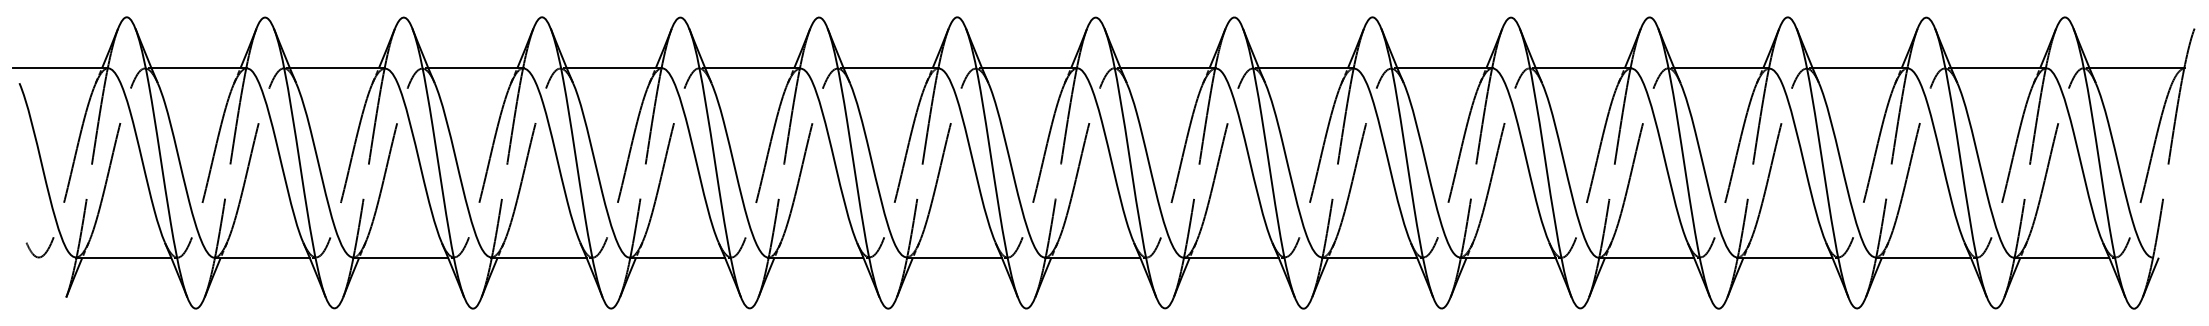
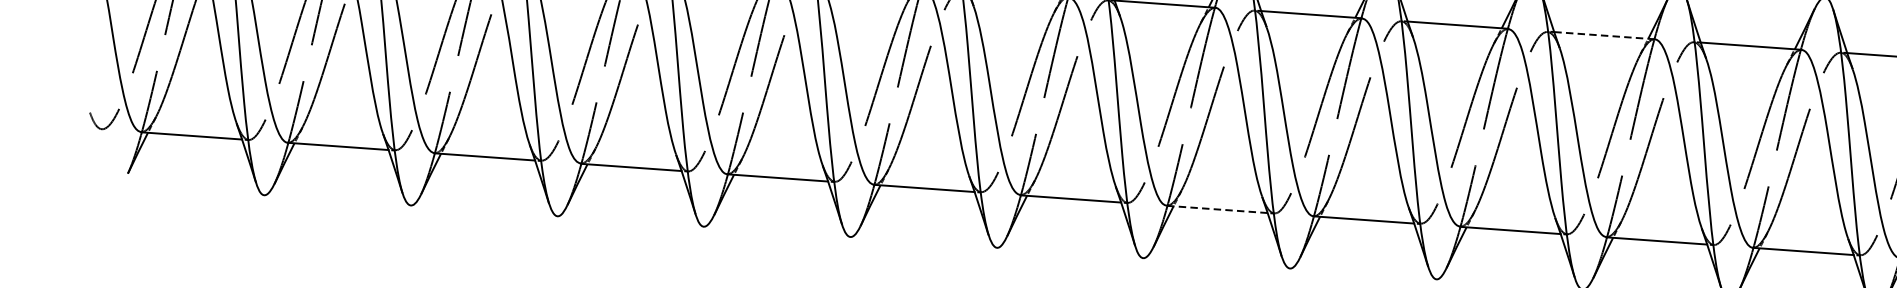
line: (1444, 68) -> (1604, 35), solid -> dashed
line: (1092, 257) -> (1217, 209), solid -> dashed

